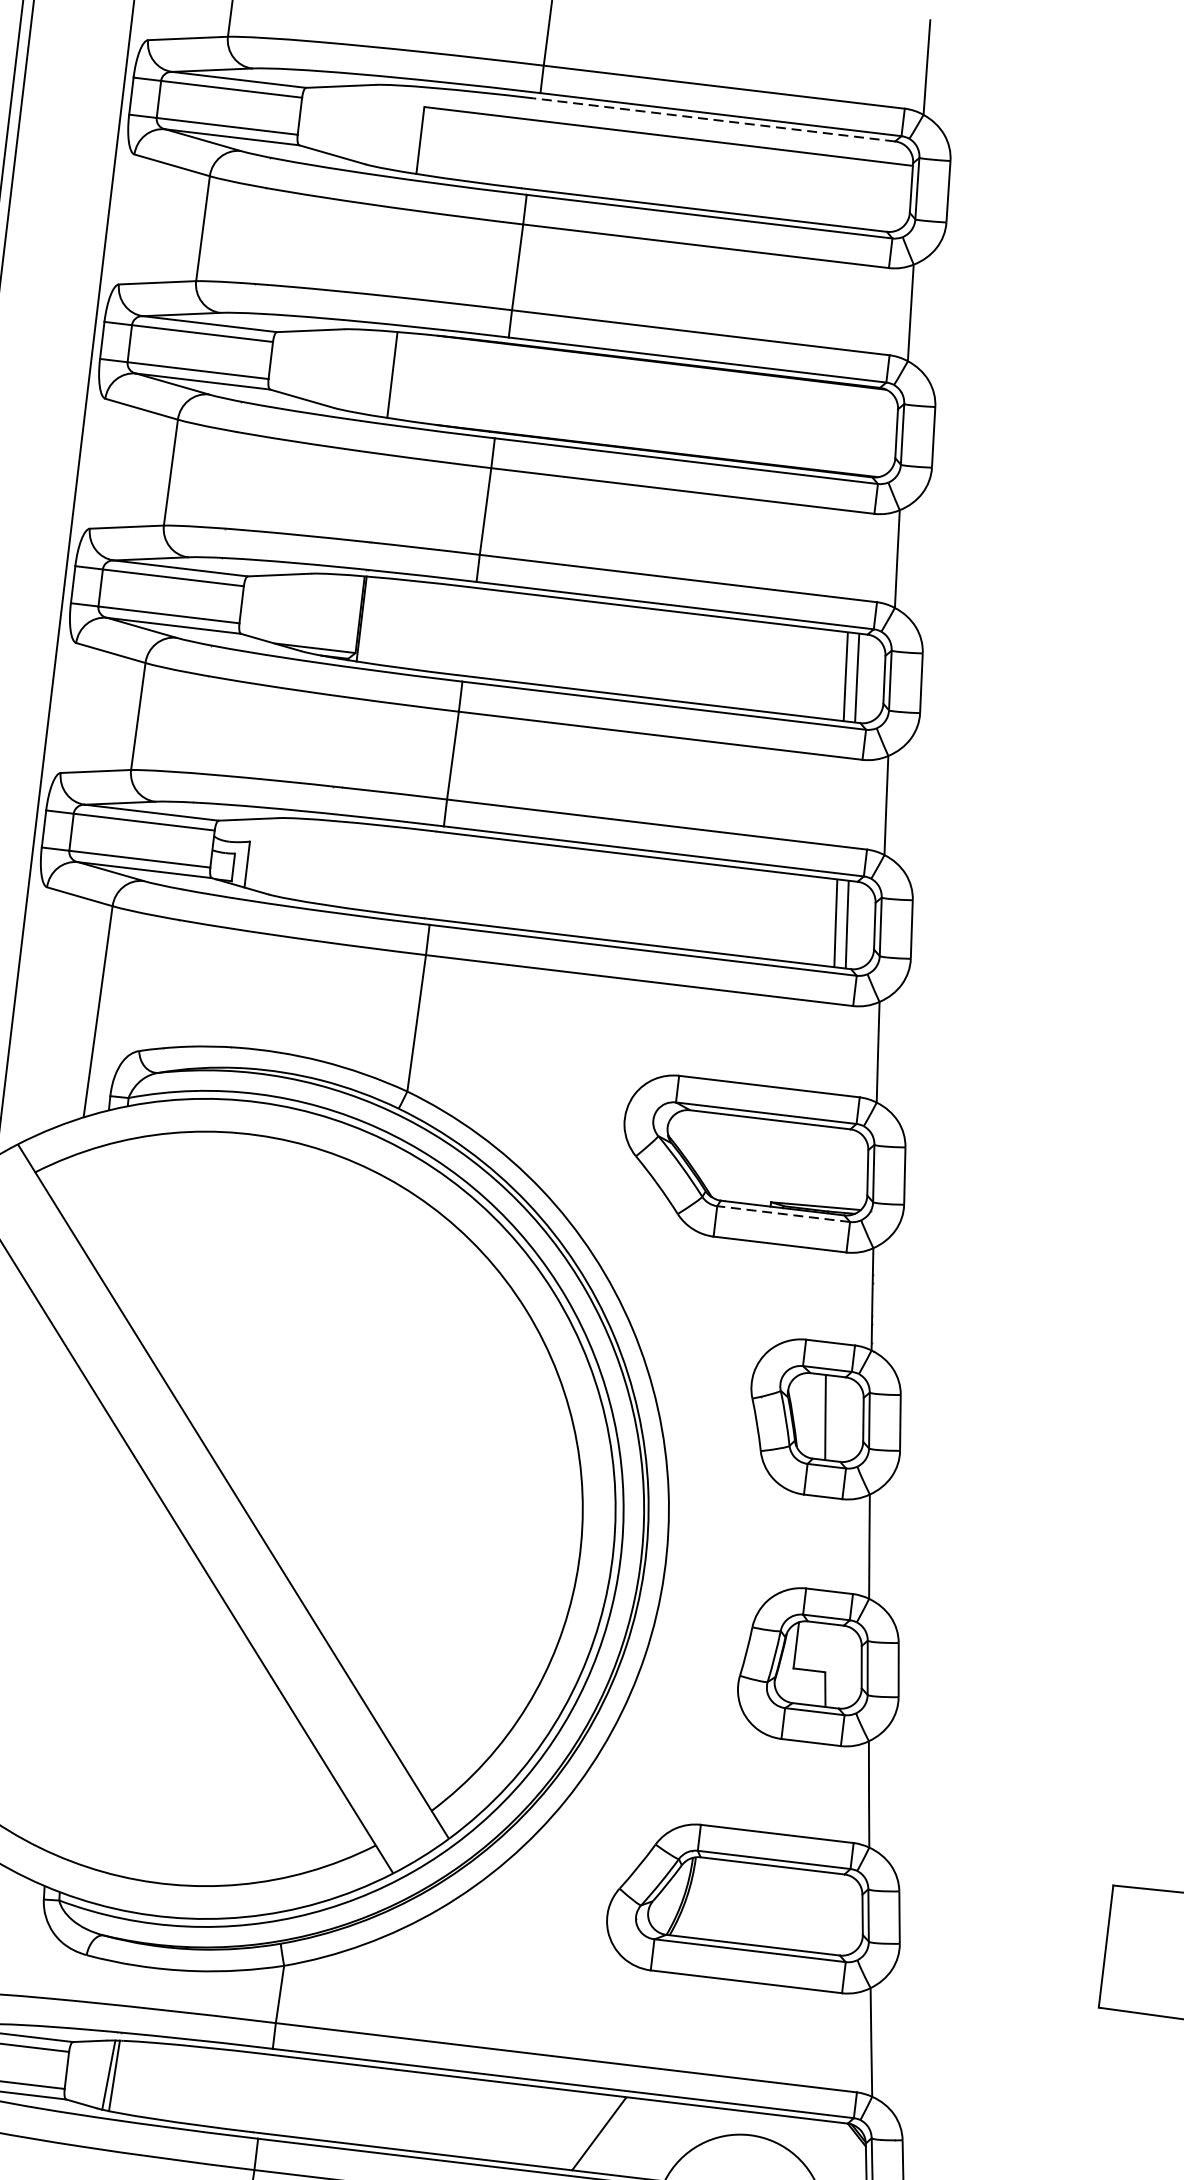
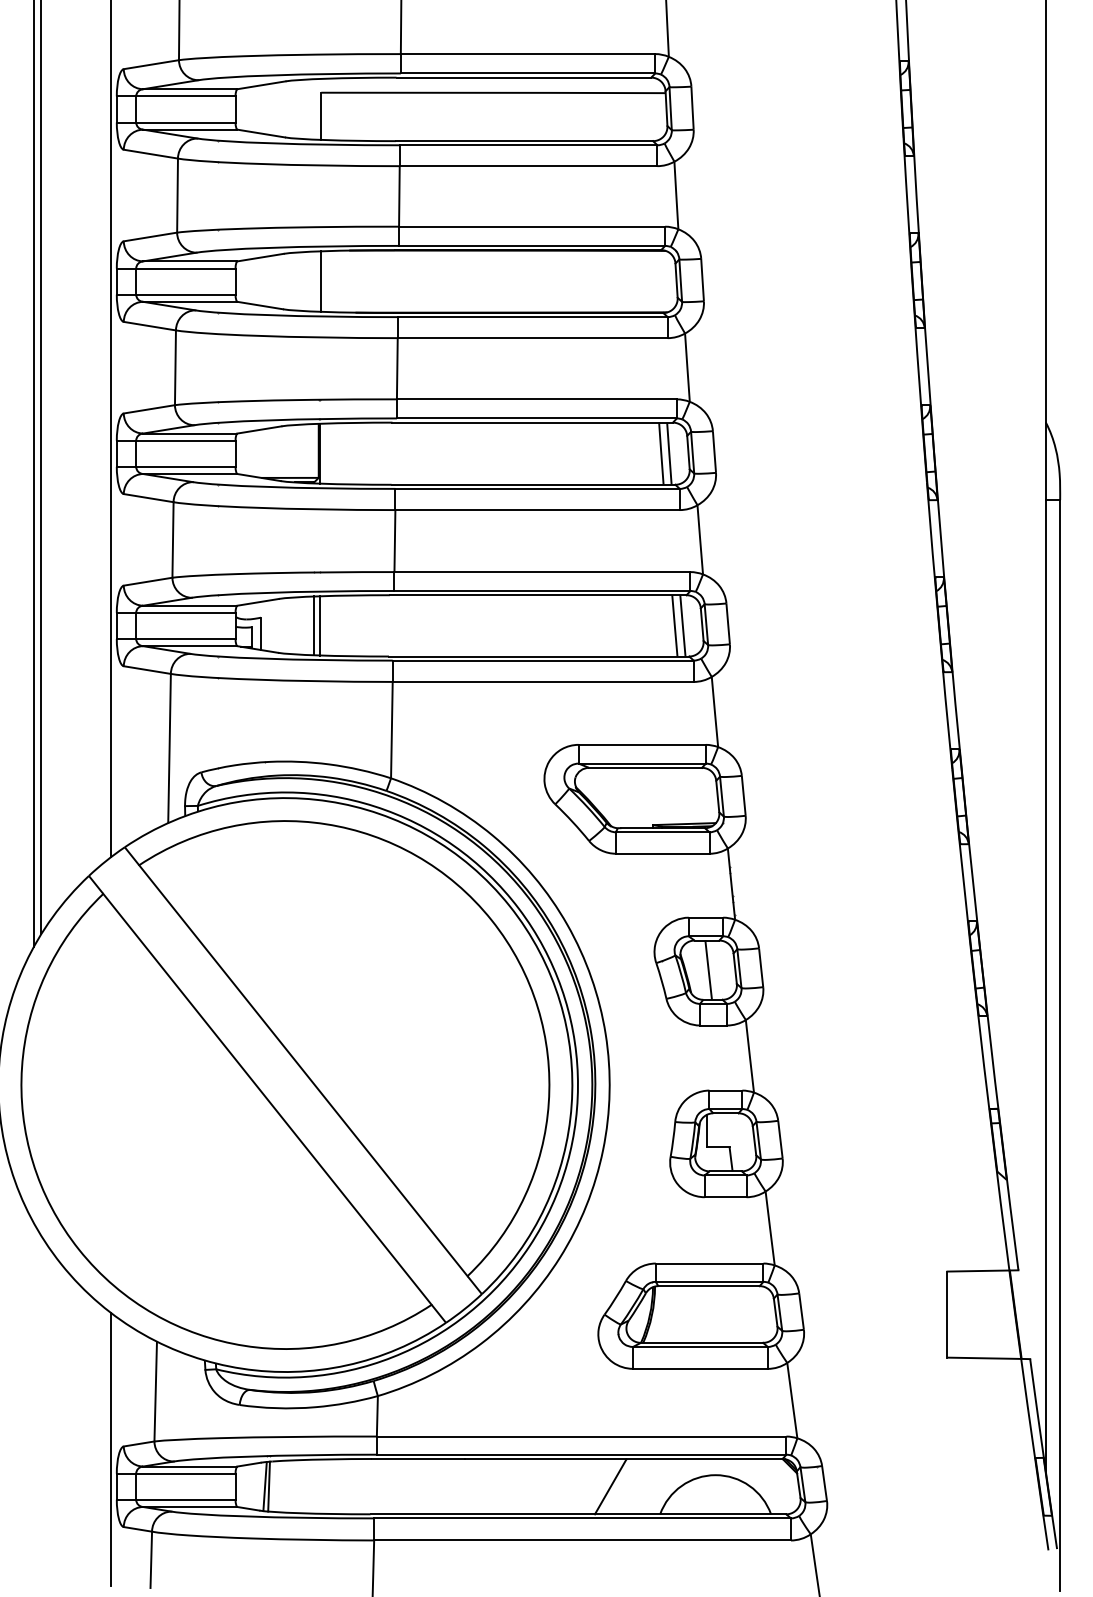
line: (713, 119) -> (523, 77), dashed -> solid
line: (324, 861) -> (314, 625), added
line: (333, 862) -> (320, 625), added
line: (783, 1214) -> (662, 832), dashed -> solid

